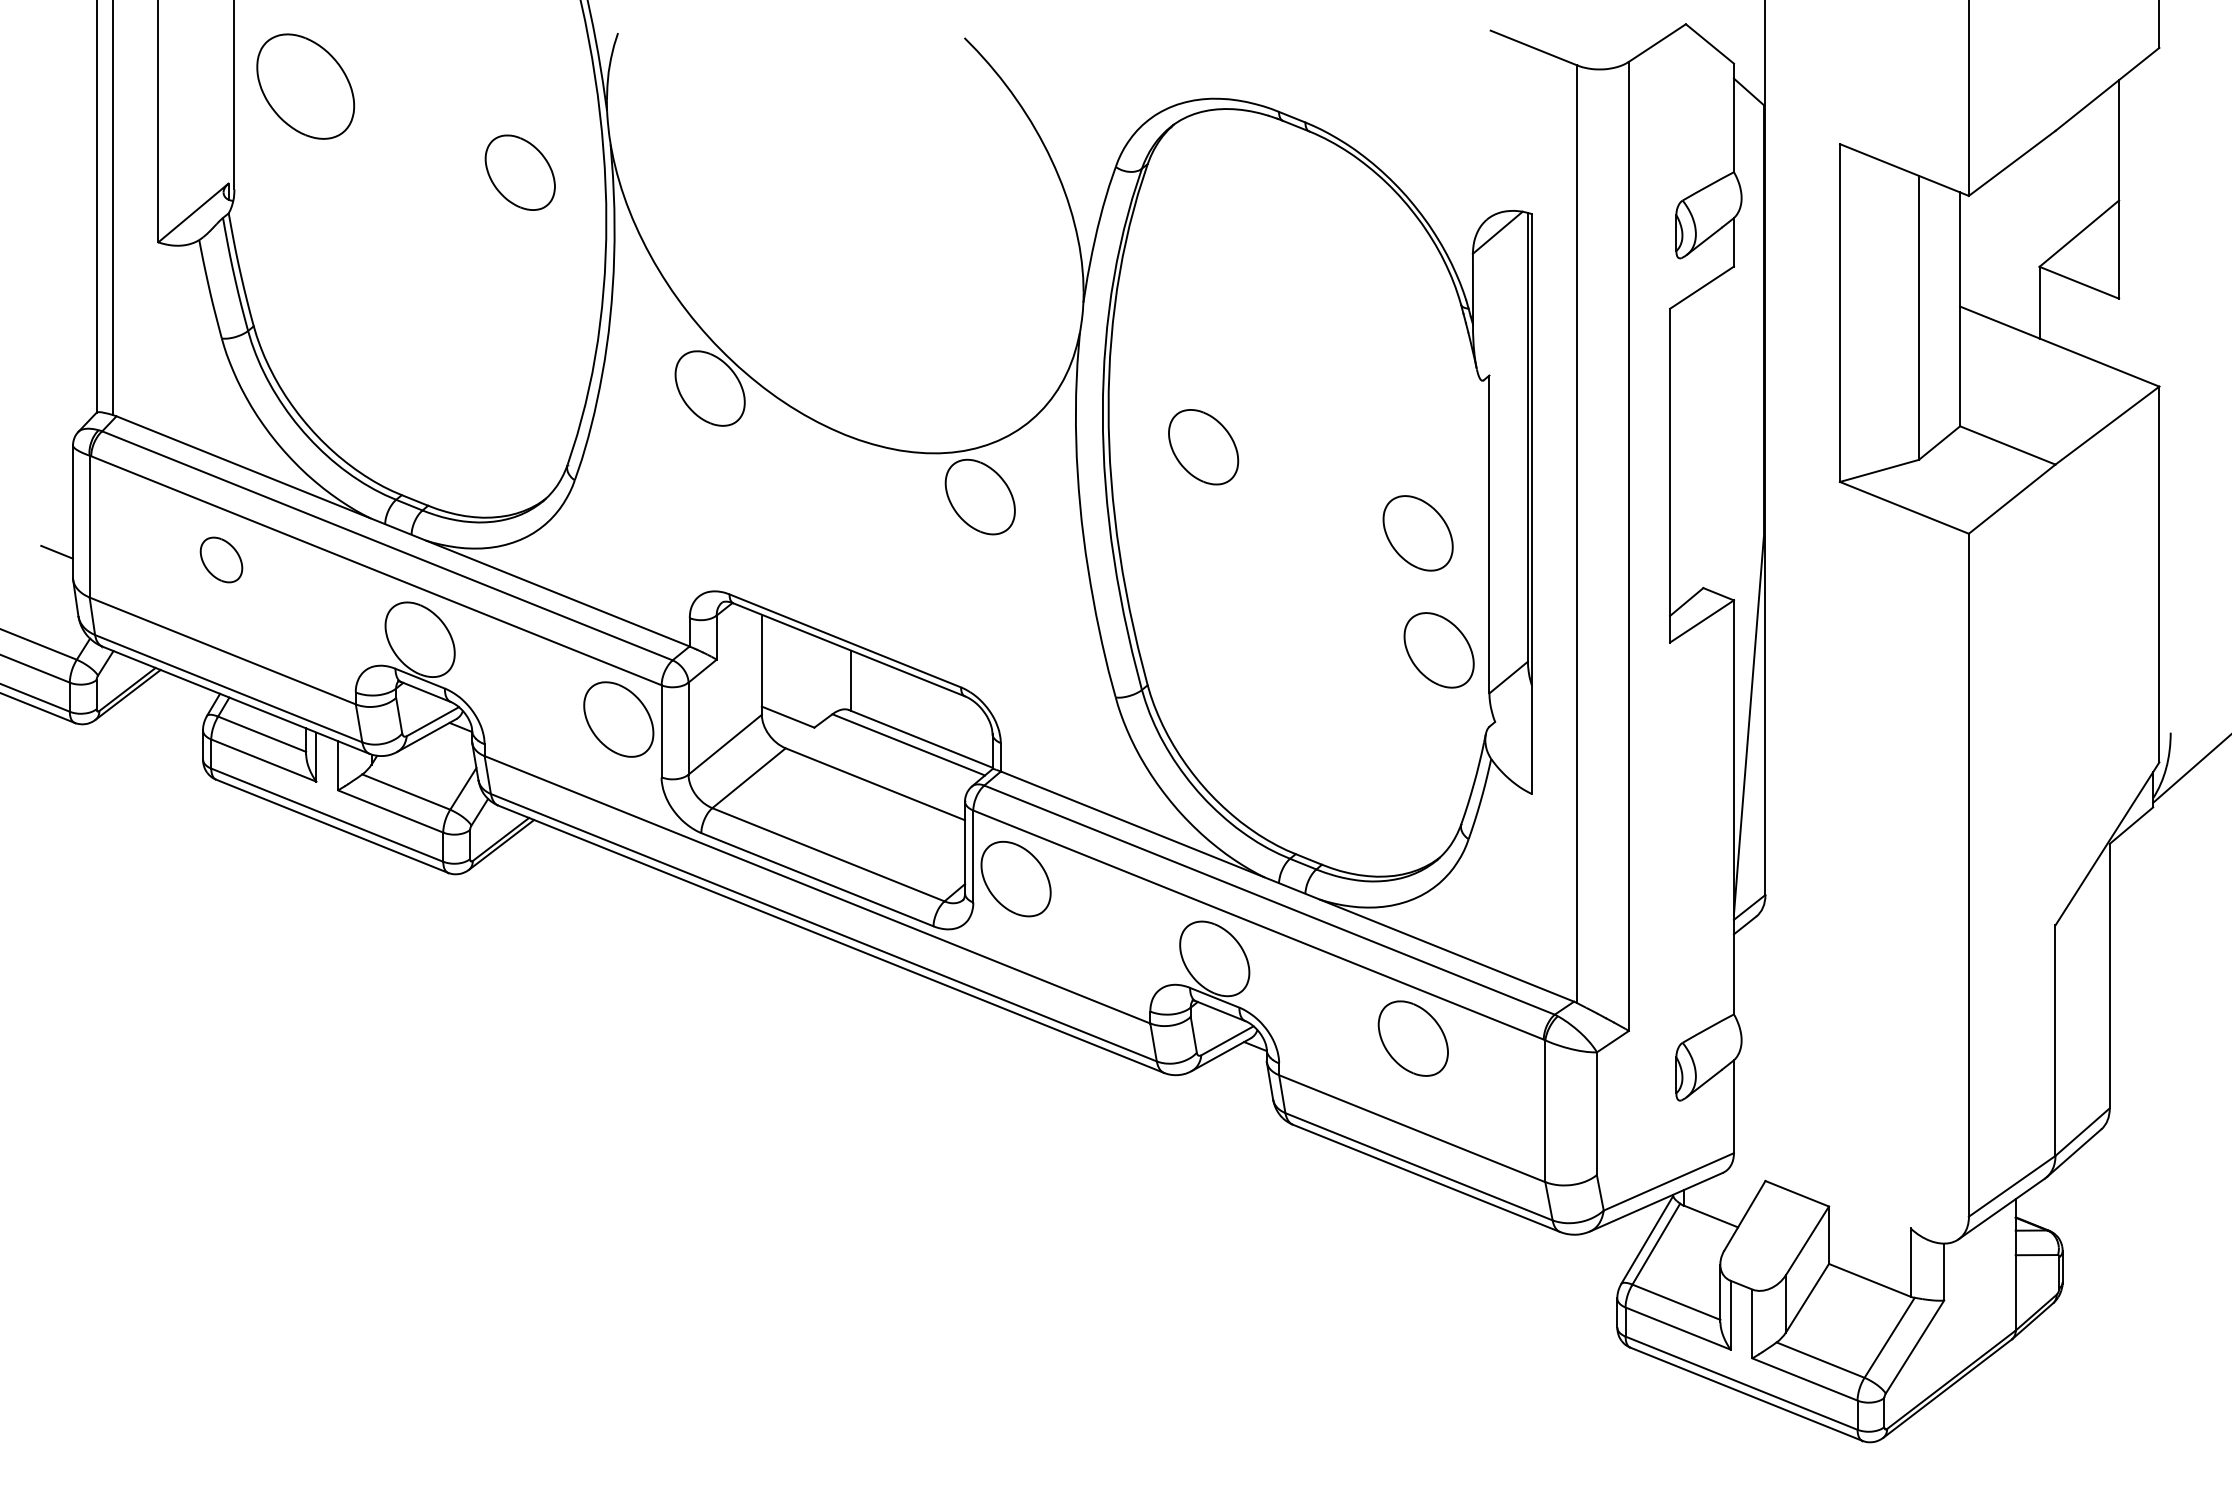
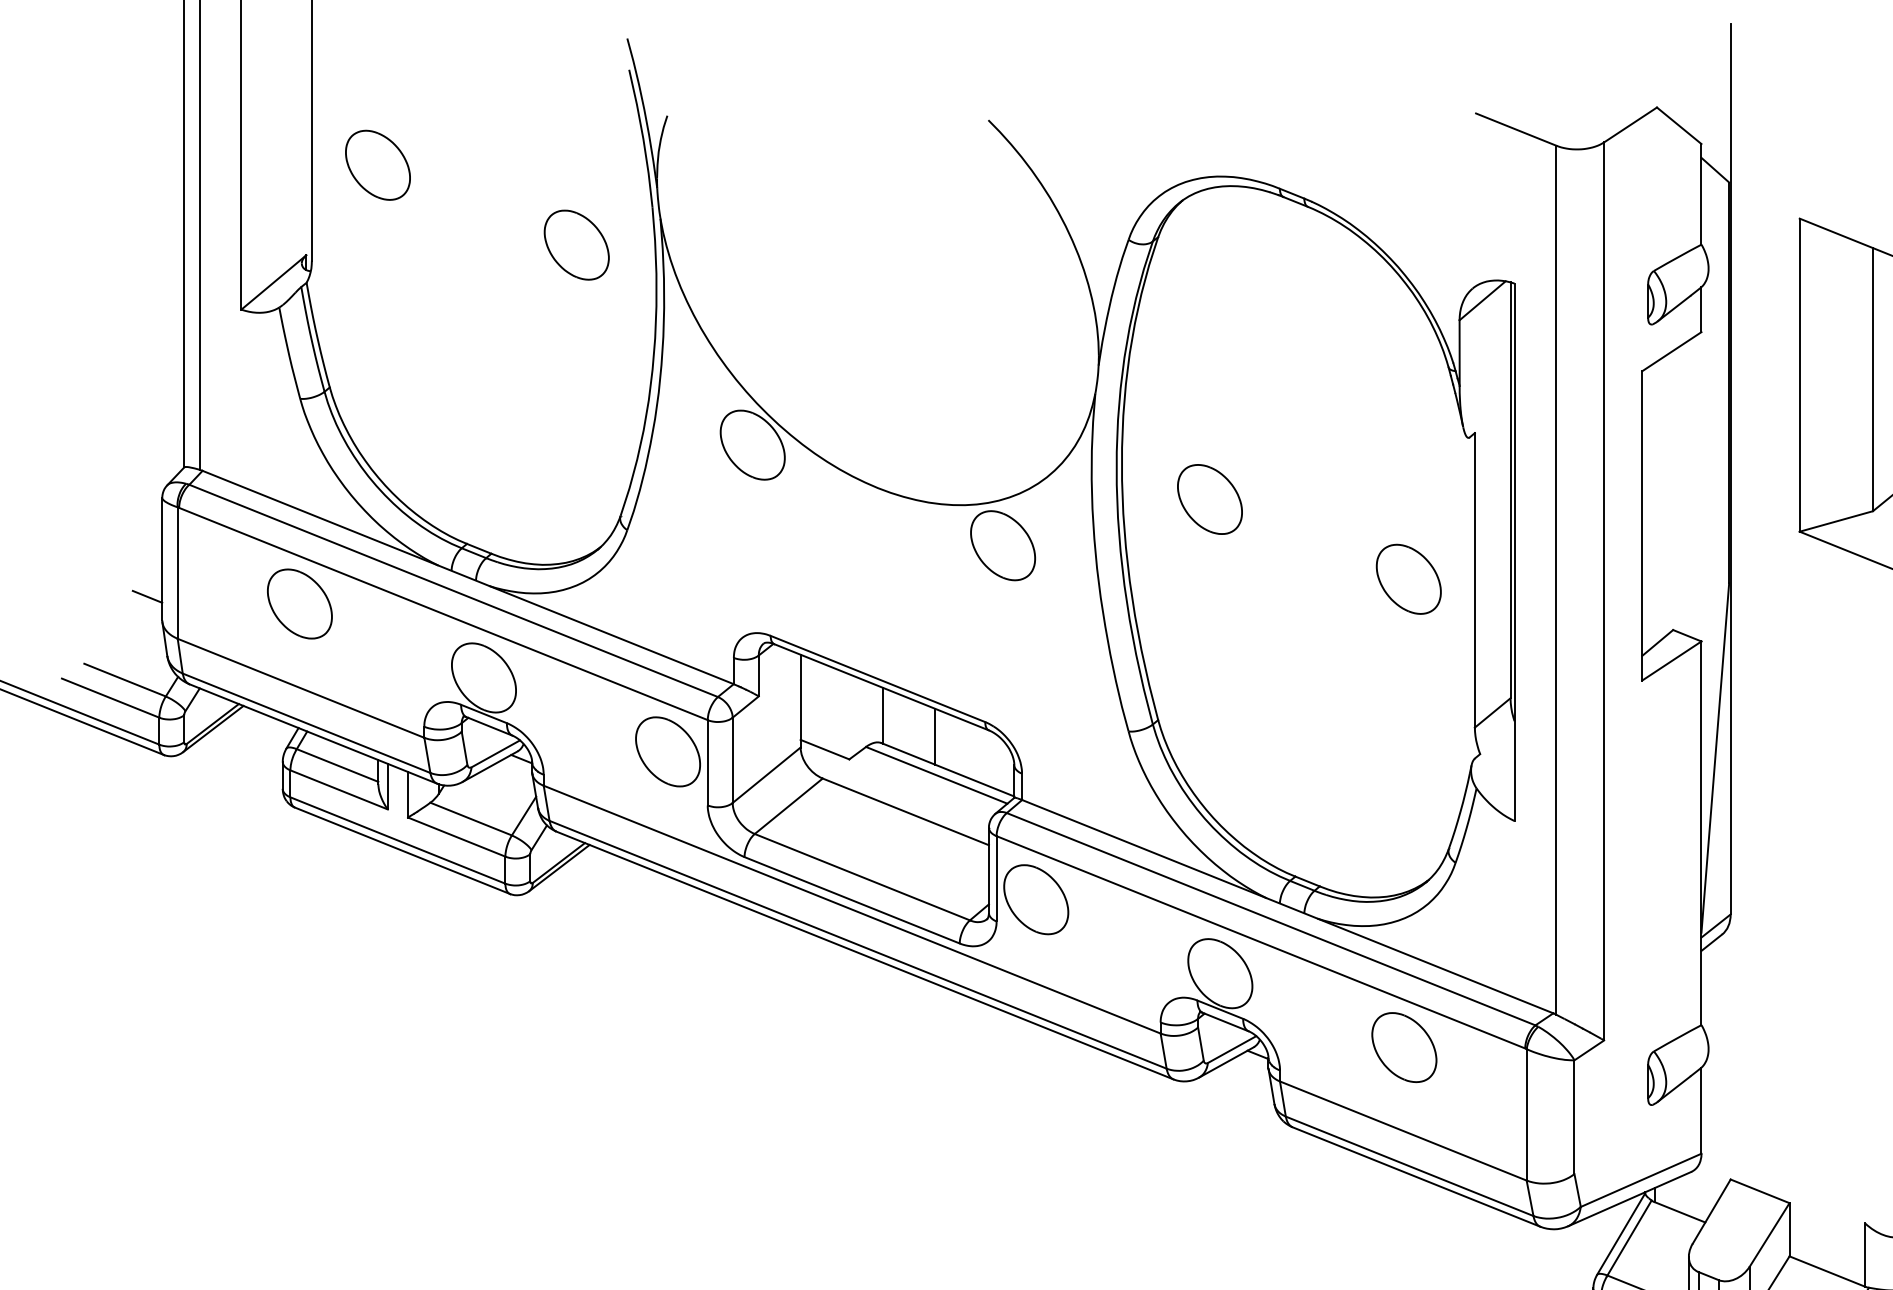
part: (305, 86) -> (377, 165), size x0.71
part: (221, 559) -> (299, 603), size x1.67
part: (1438, 650) -> (1427, 687), removed
line: (907, 703) -> (935, 737), added

